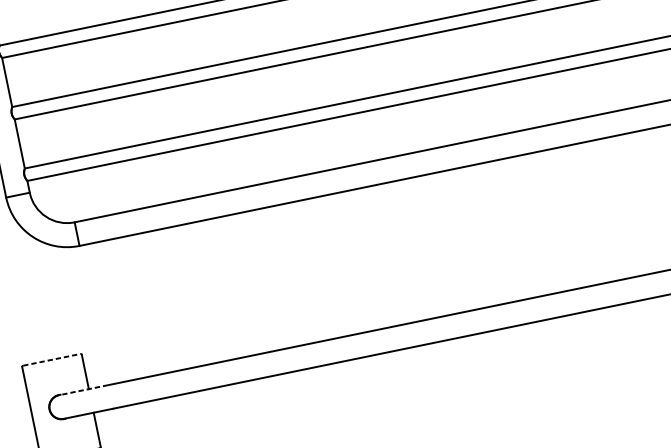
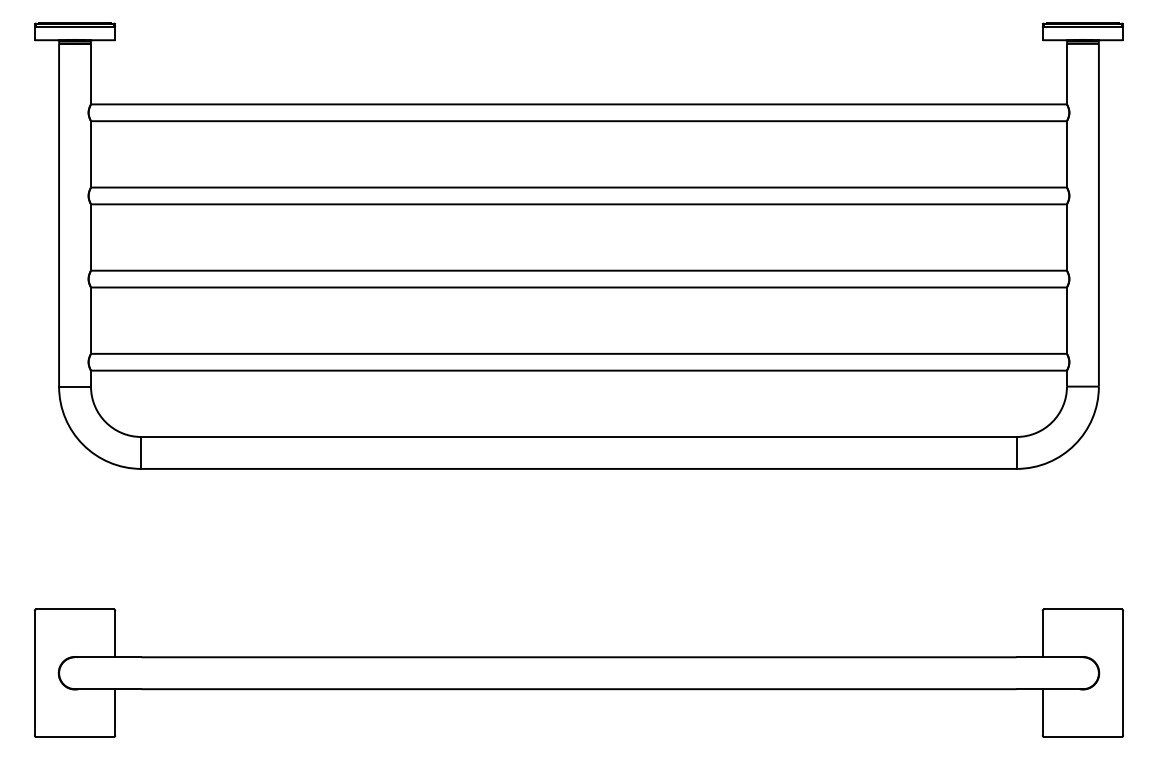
line: (52, 359) -> (75, 609), dashed -> solid
line: (83, 390) -> (107, 657), dashed -> solid

